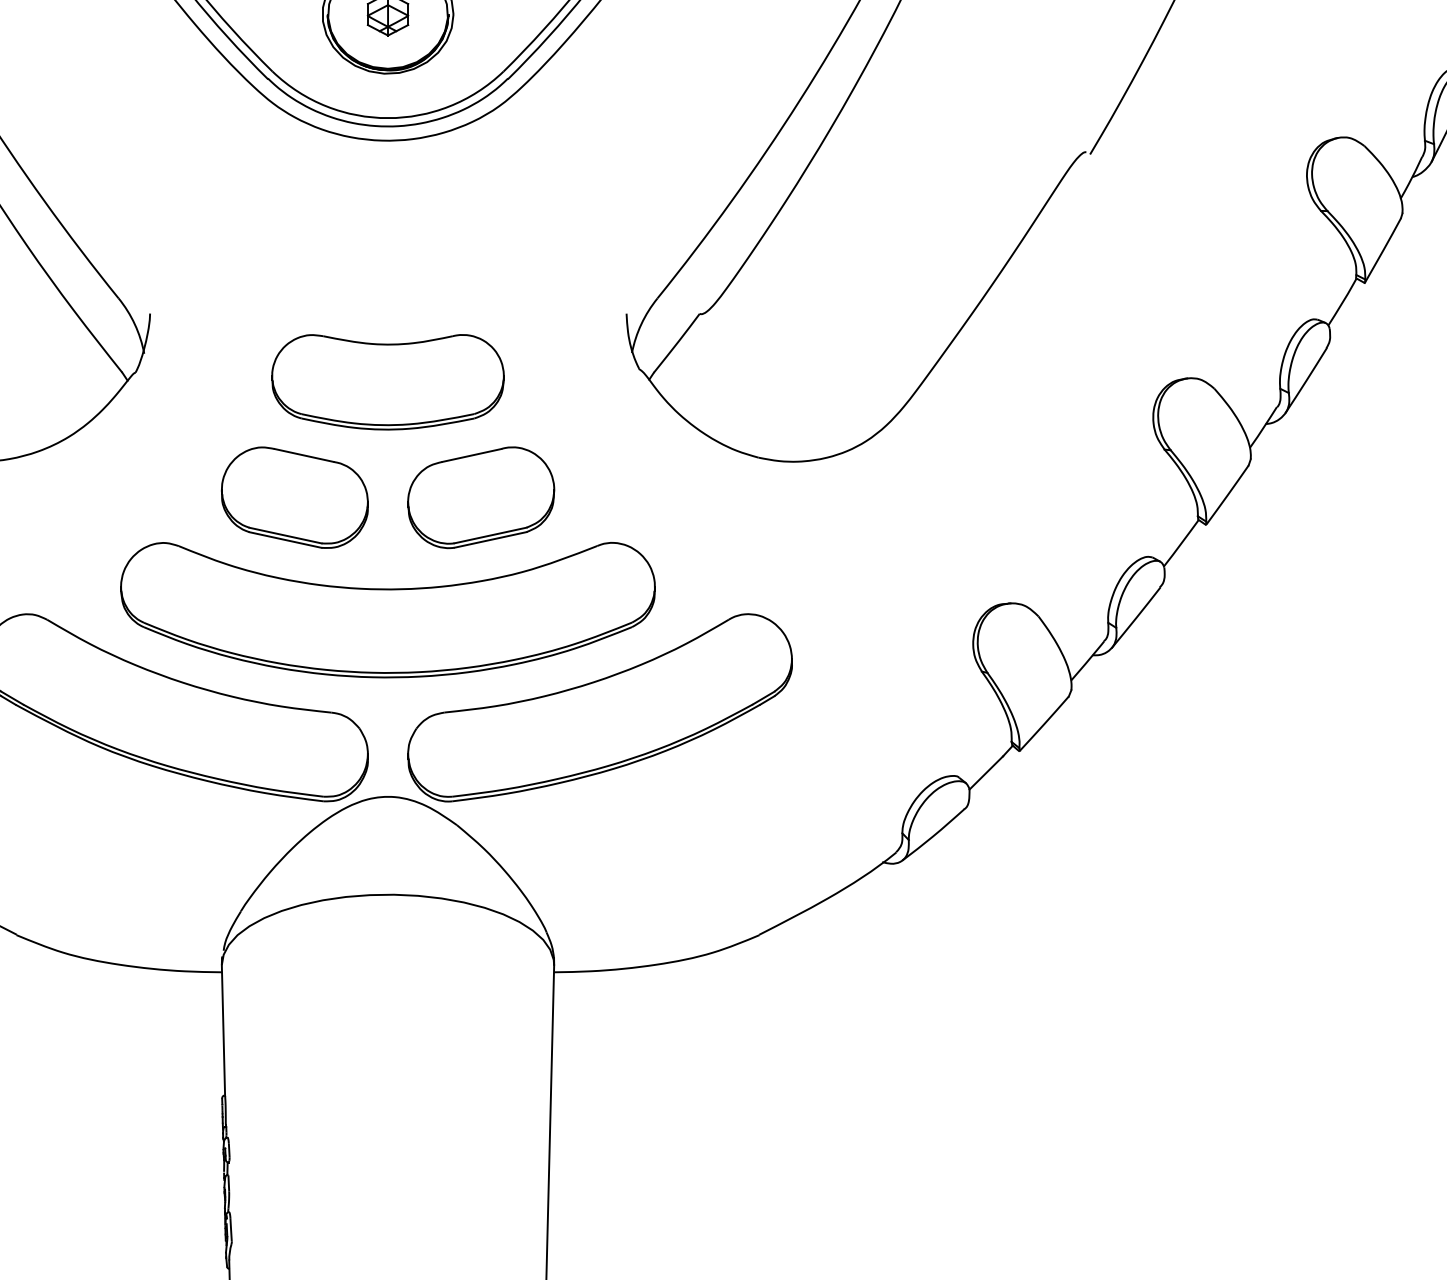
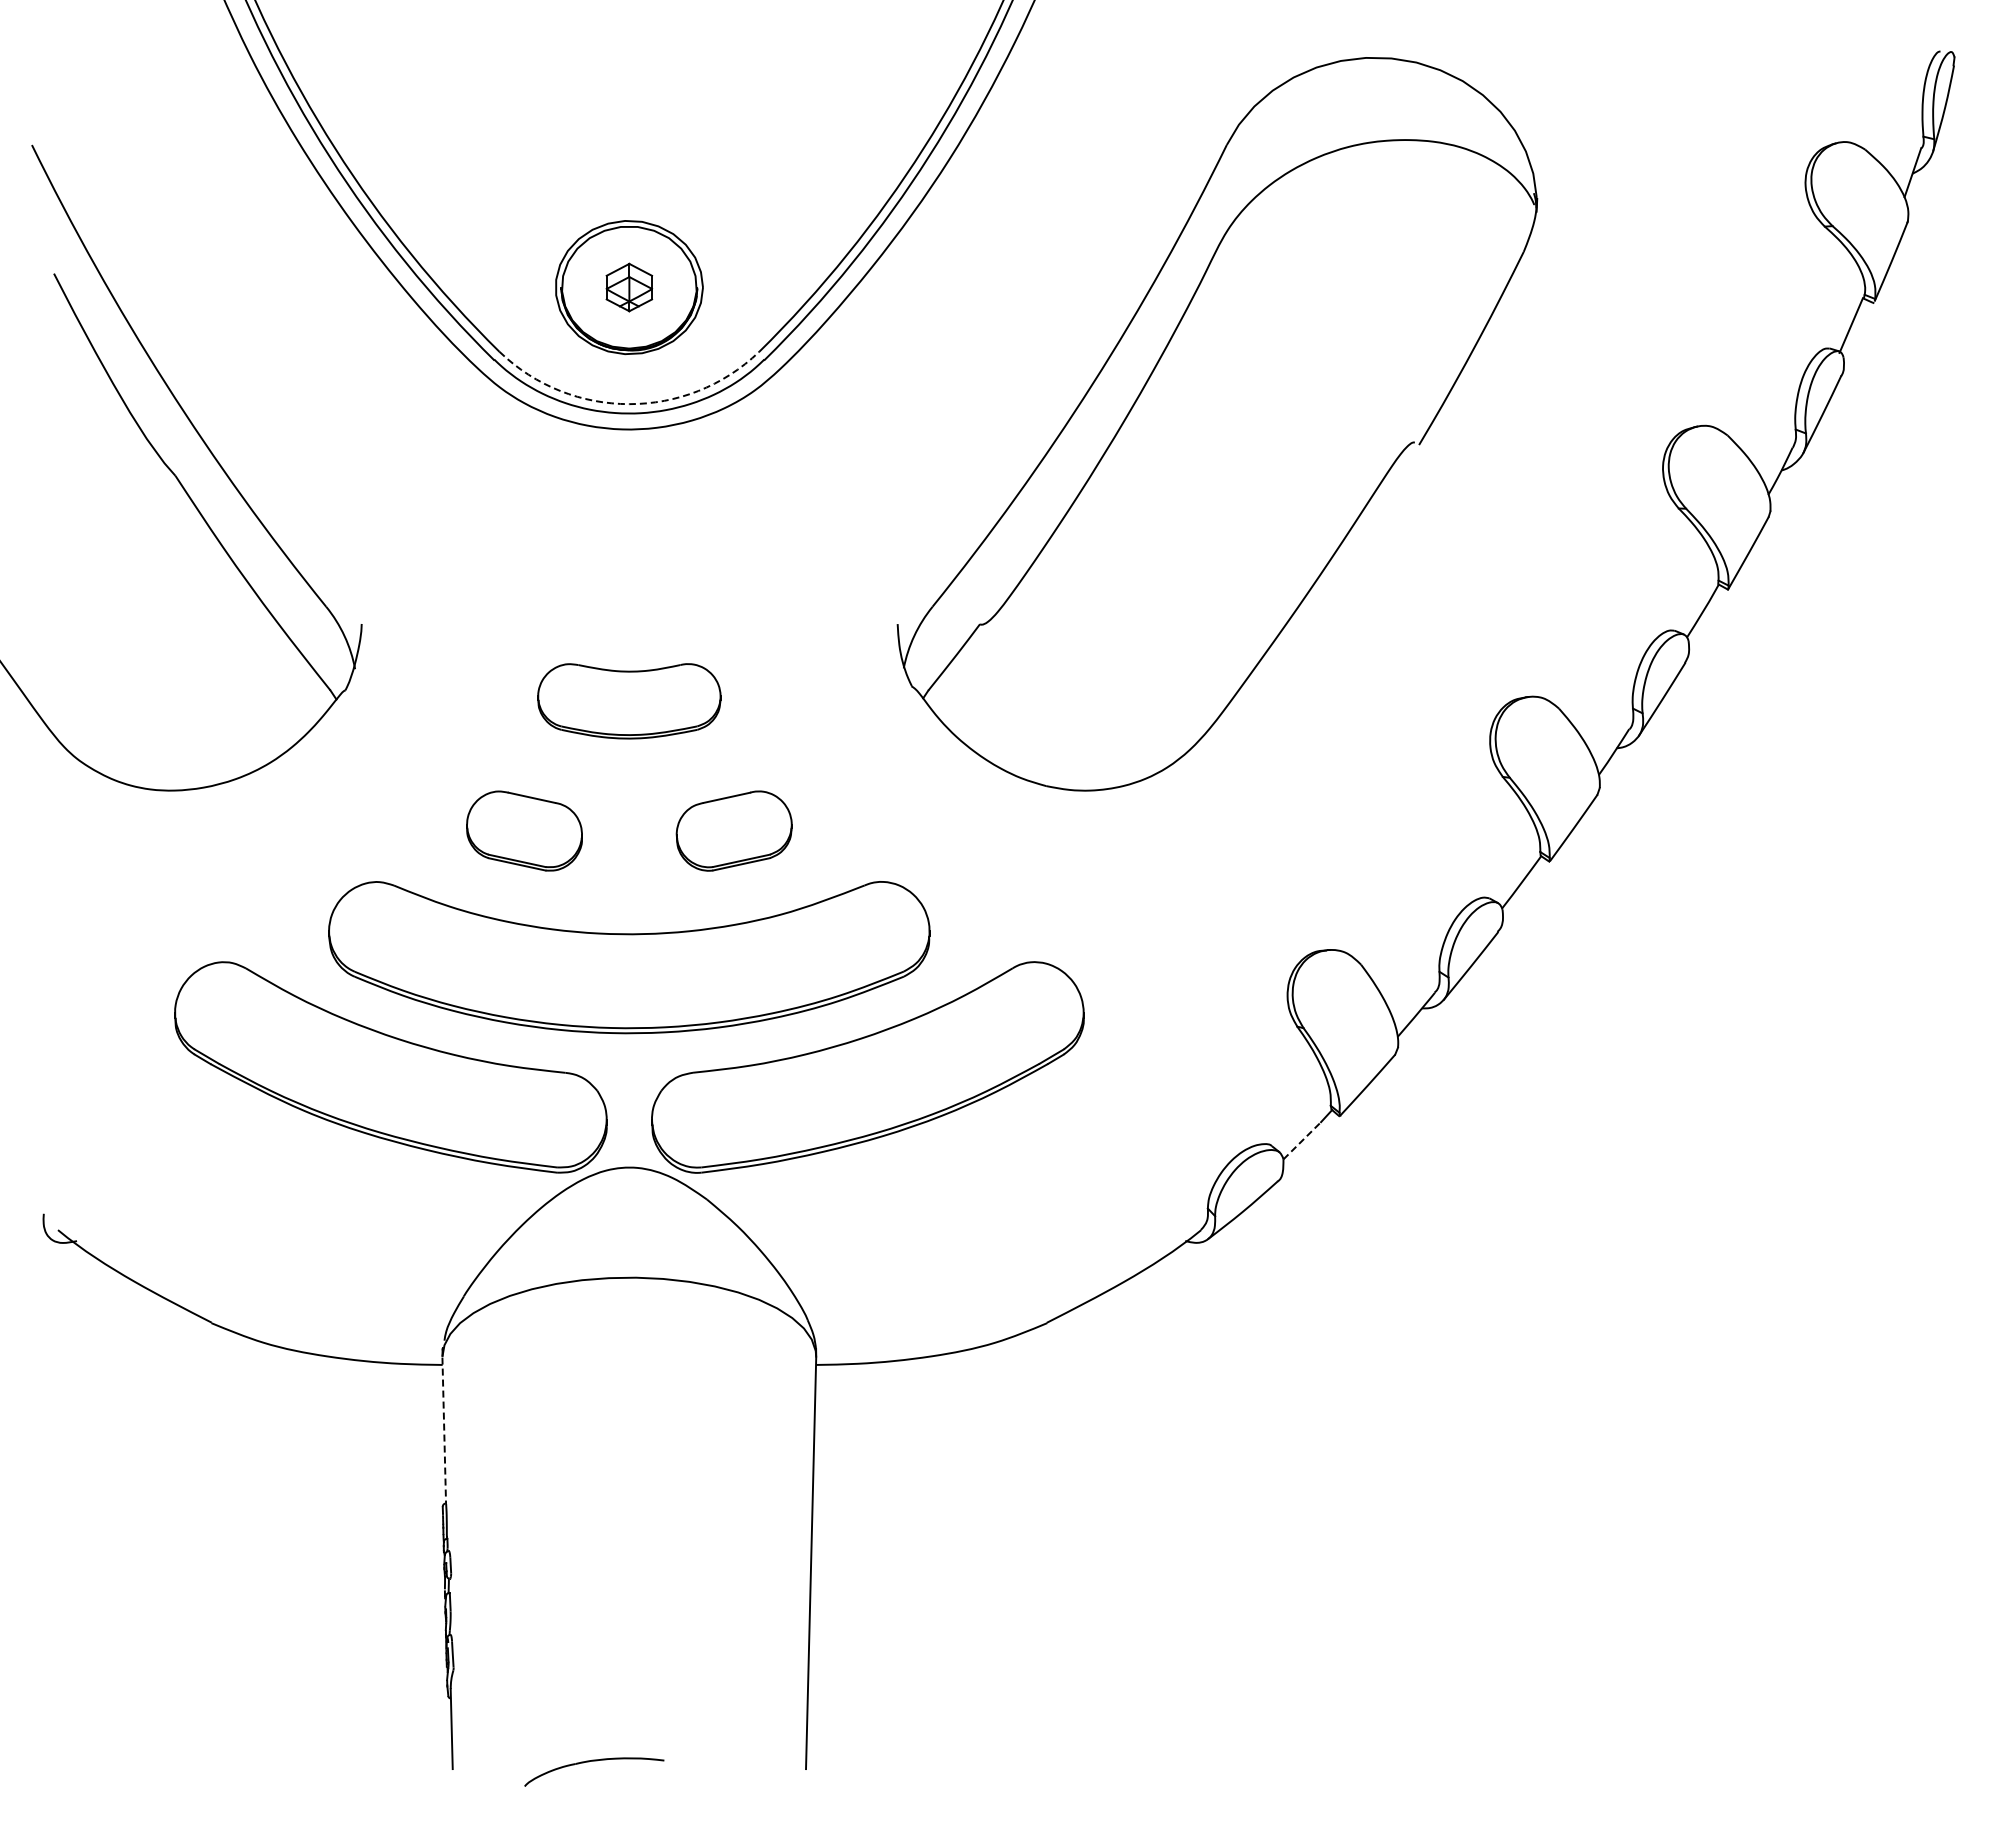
arc: (388, 118) -> (629, 404), solid -> dashed
part: (388, 382) -> (629, 701), size x0.7
part: (294, 497) -> (524, 830), size x0.7
part: (481, 497) -> (734, 830), size x0.7
line: (986, 772) -> (1302, 1140), solid -> dashed
line: (223, 1031) -> (444, 1431), solid -> dashed

